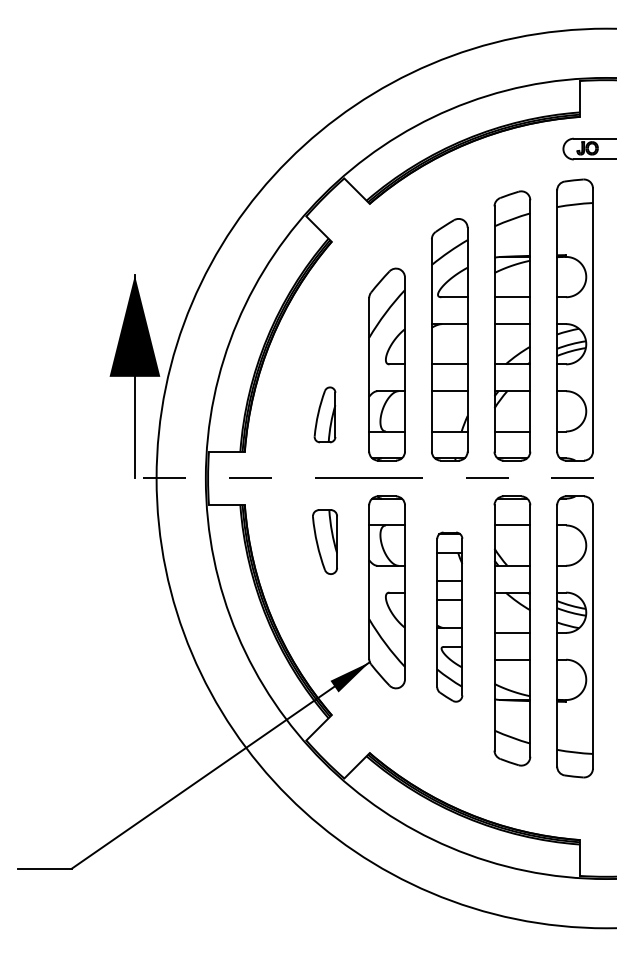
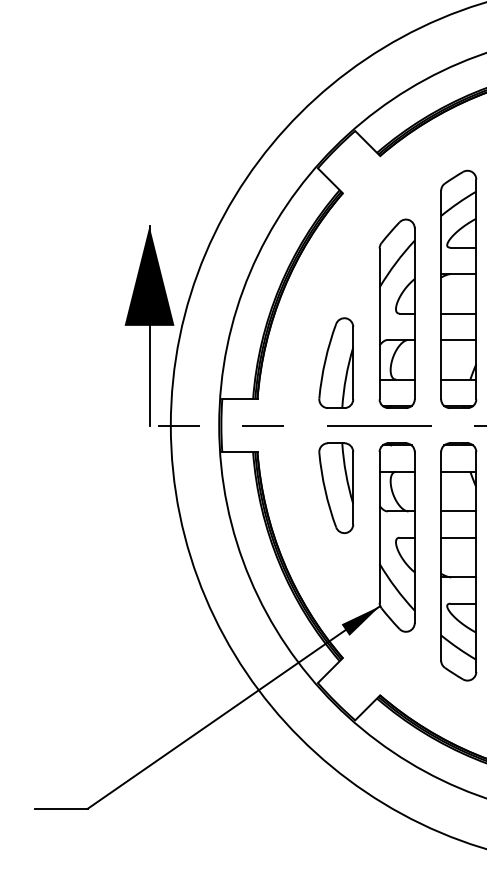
part: (324, 414) -> (335, 362), size x1.67
part: (324, 541) -> (335, 487), size x1.43
part: (449, 616) -> (458, 561), size x1.43

